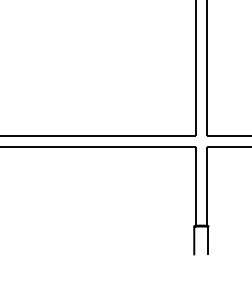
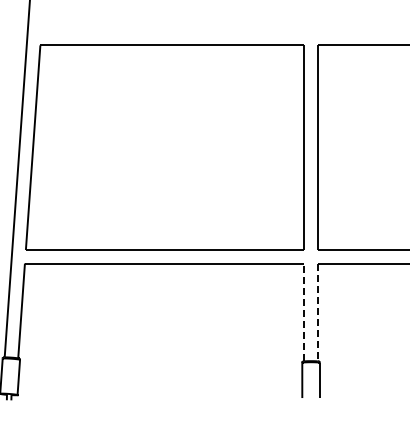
line: (196, 186) -> (304, 312), solid -> dashed
line: (206, 186) -> (317, 312), solid -> dashed

